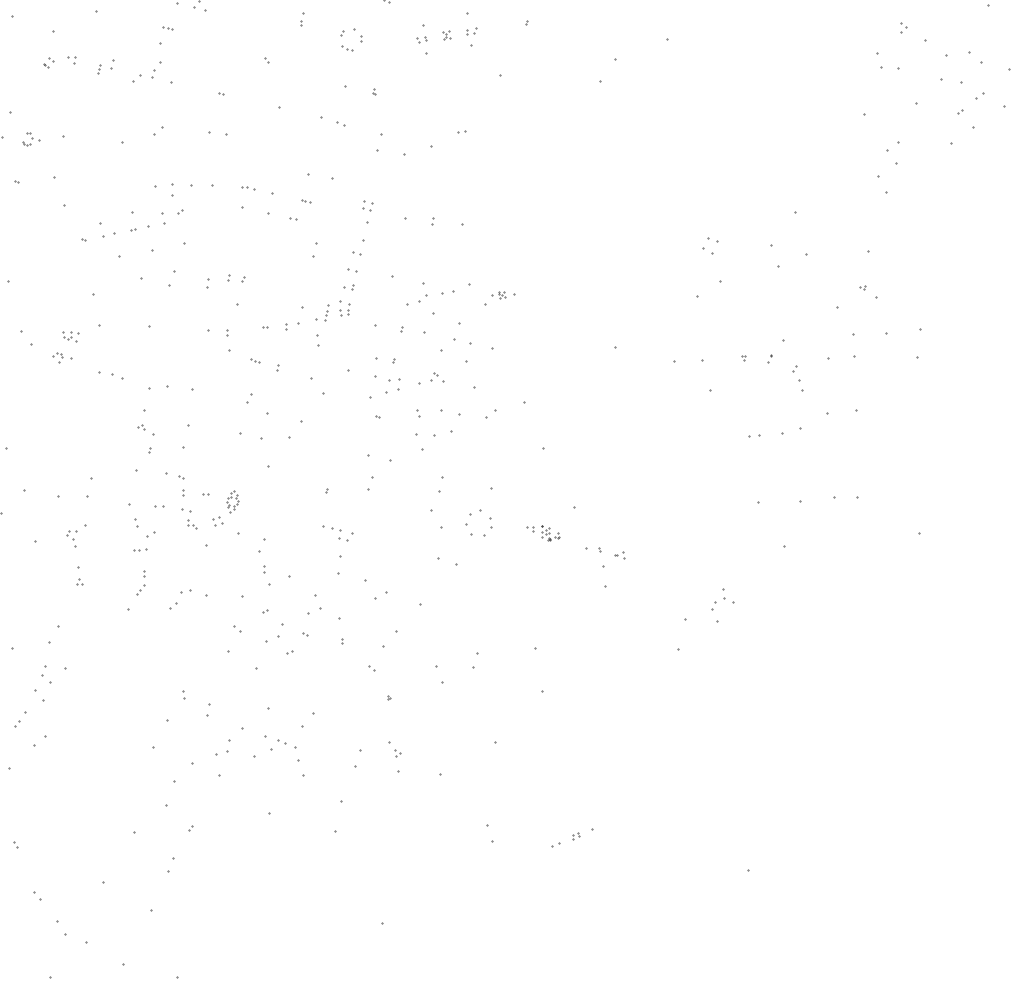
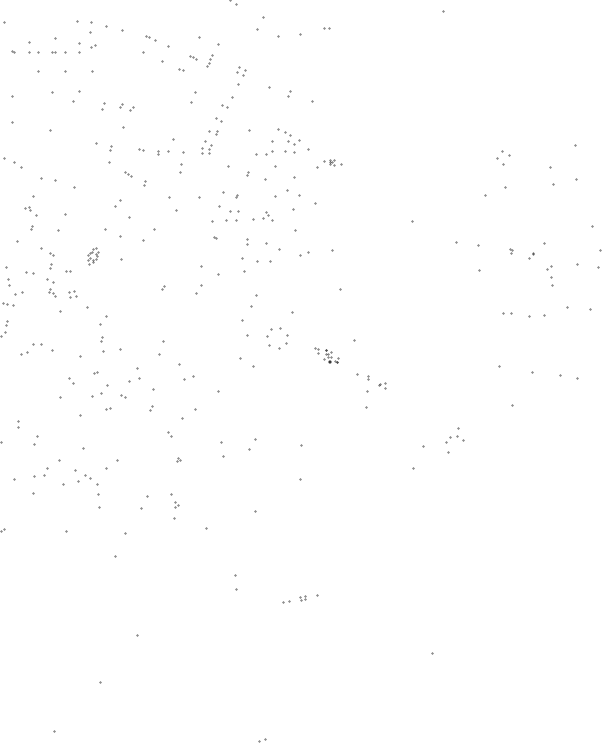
part: (326, 312) -> (209, 60), moved
part: (232, 501) -> (92, 255), moved
part: (337, 533) -> (287, 137), moved

